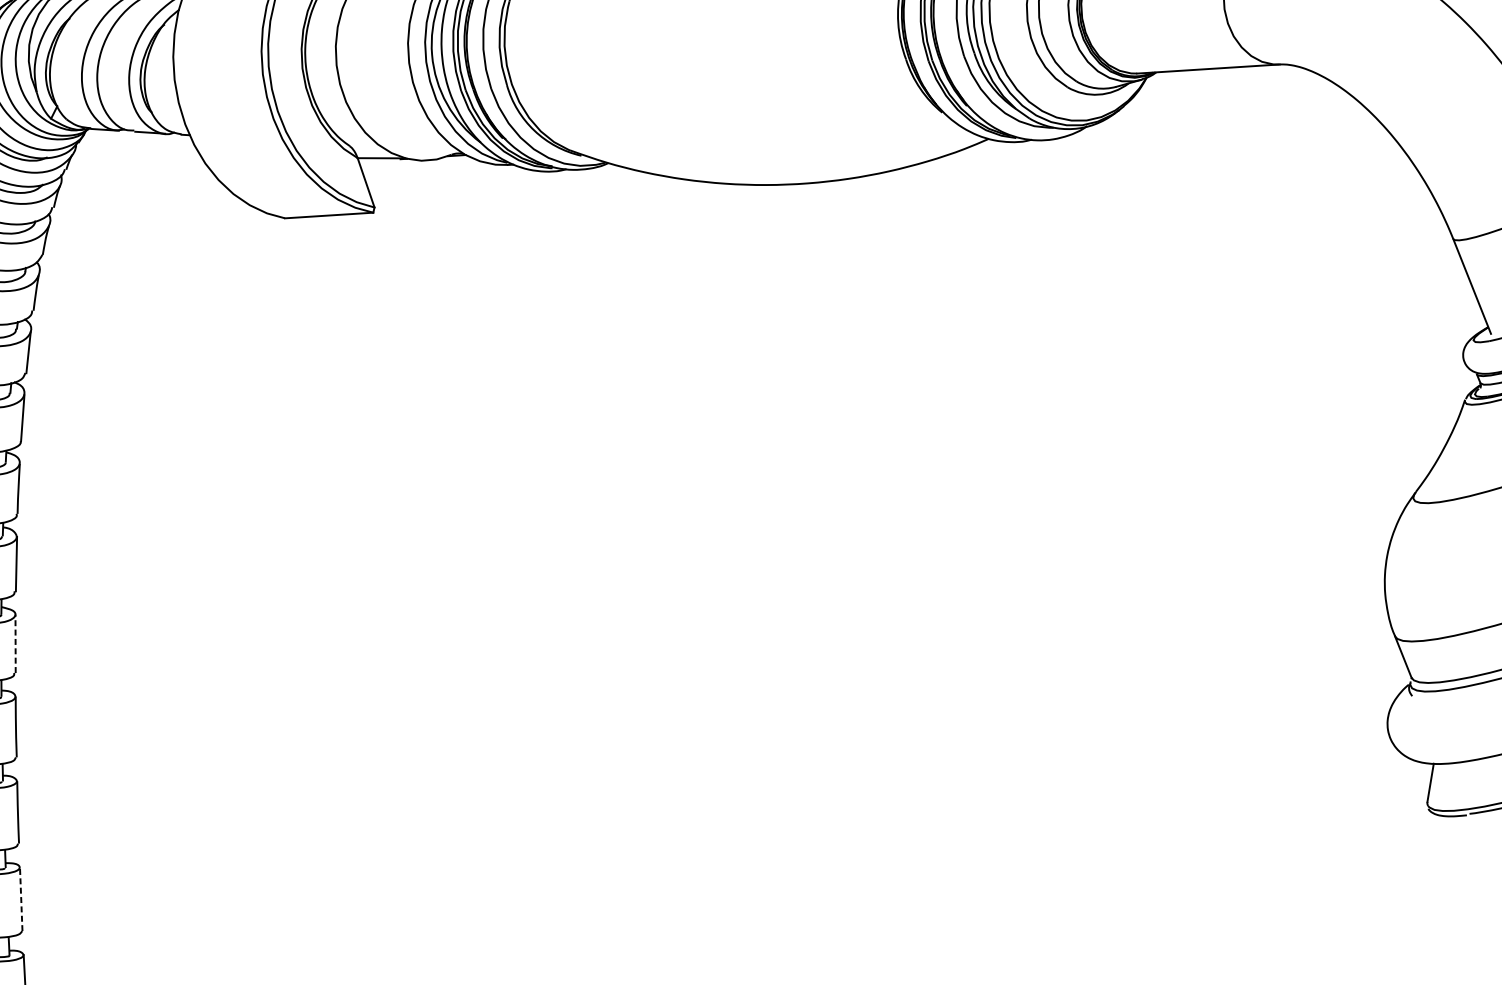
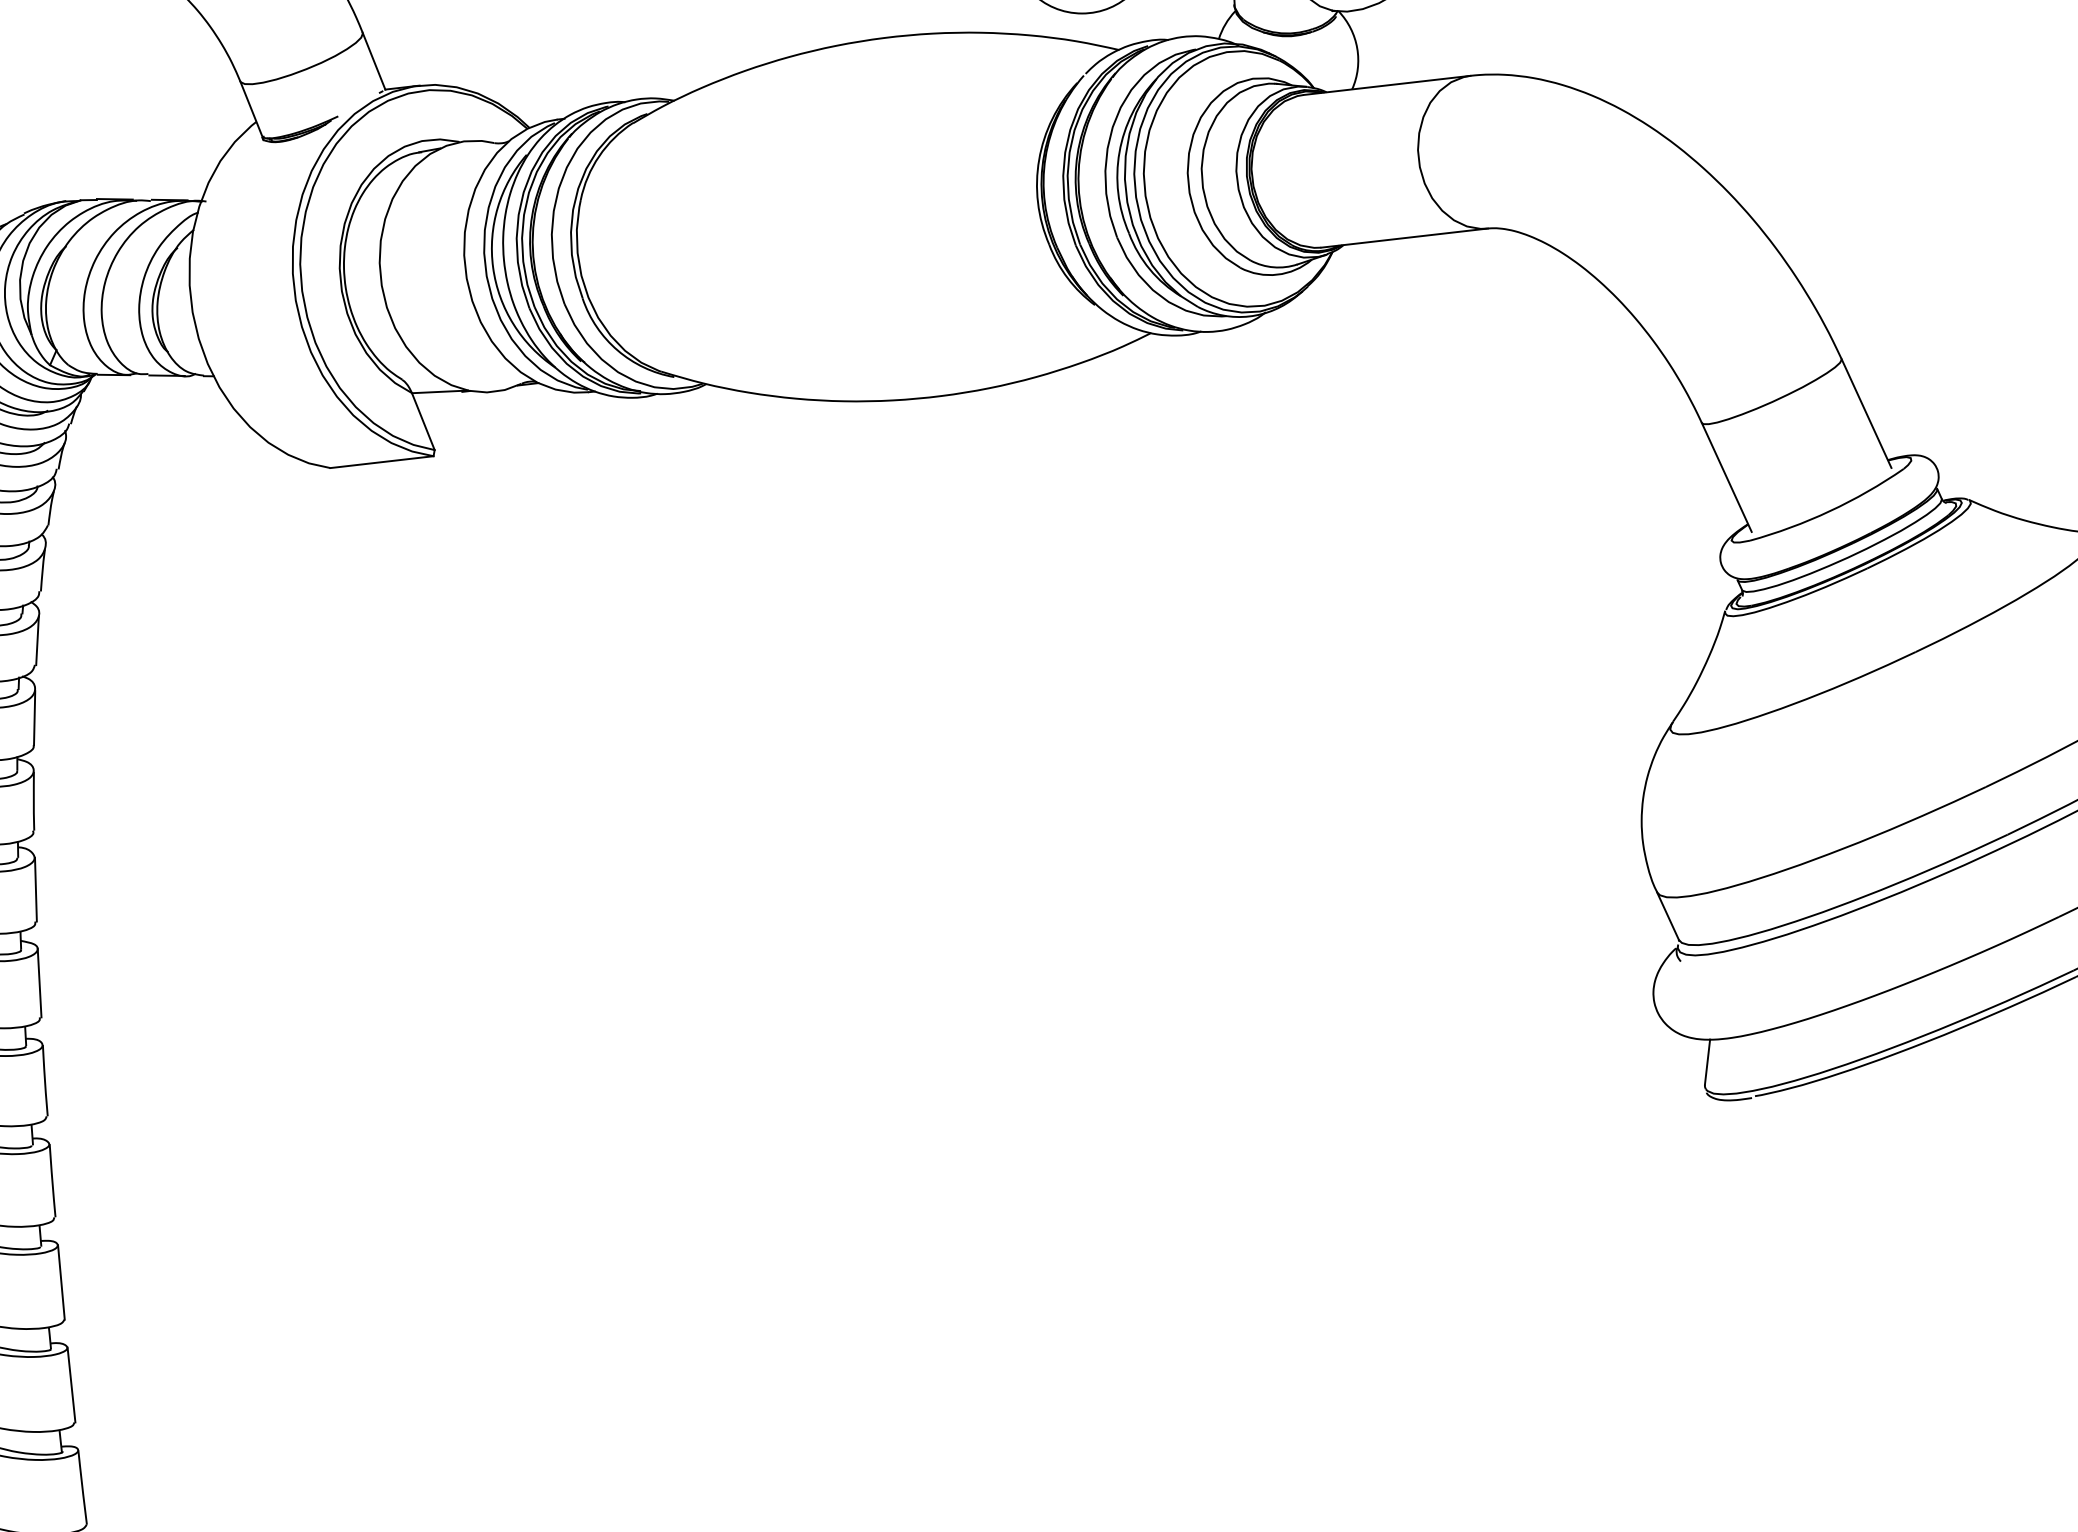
line: (15, 643) -> (39, 982), dashed -> solid
line: (21, 898) -> (61, 1281), dashed -> solid

